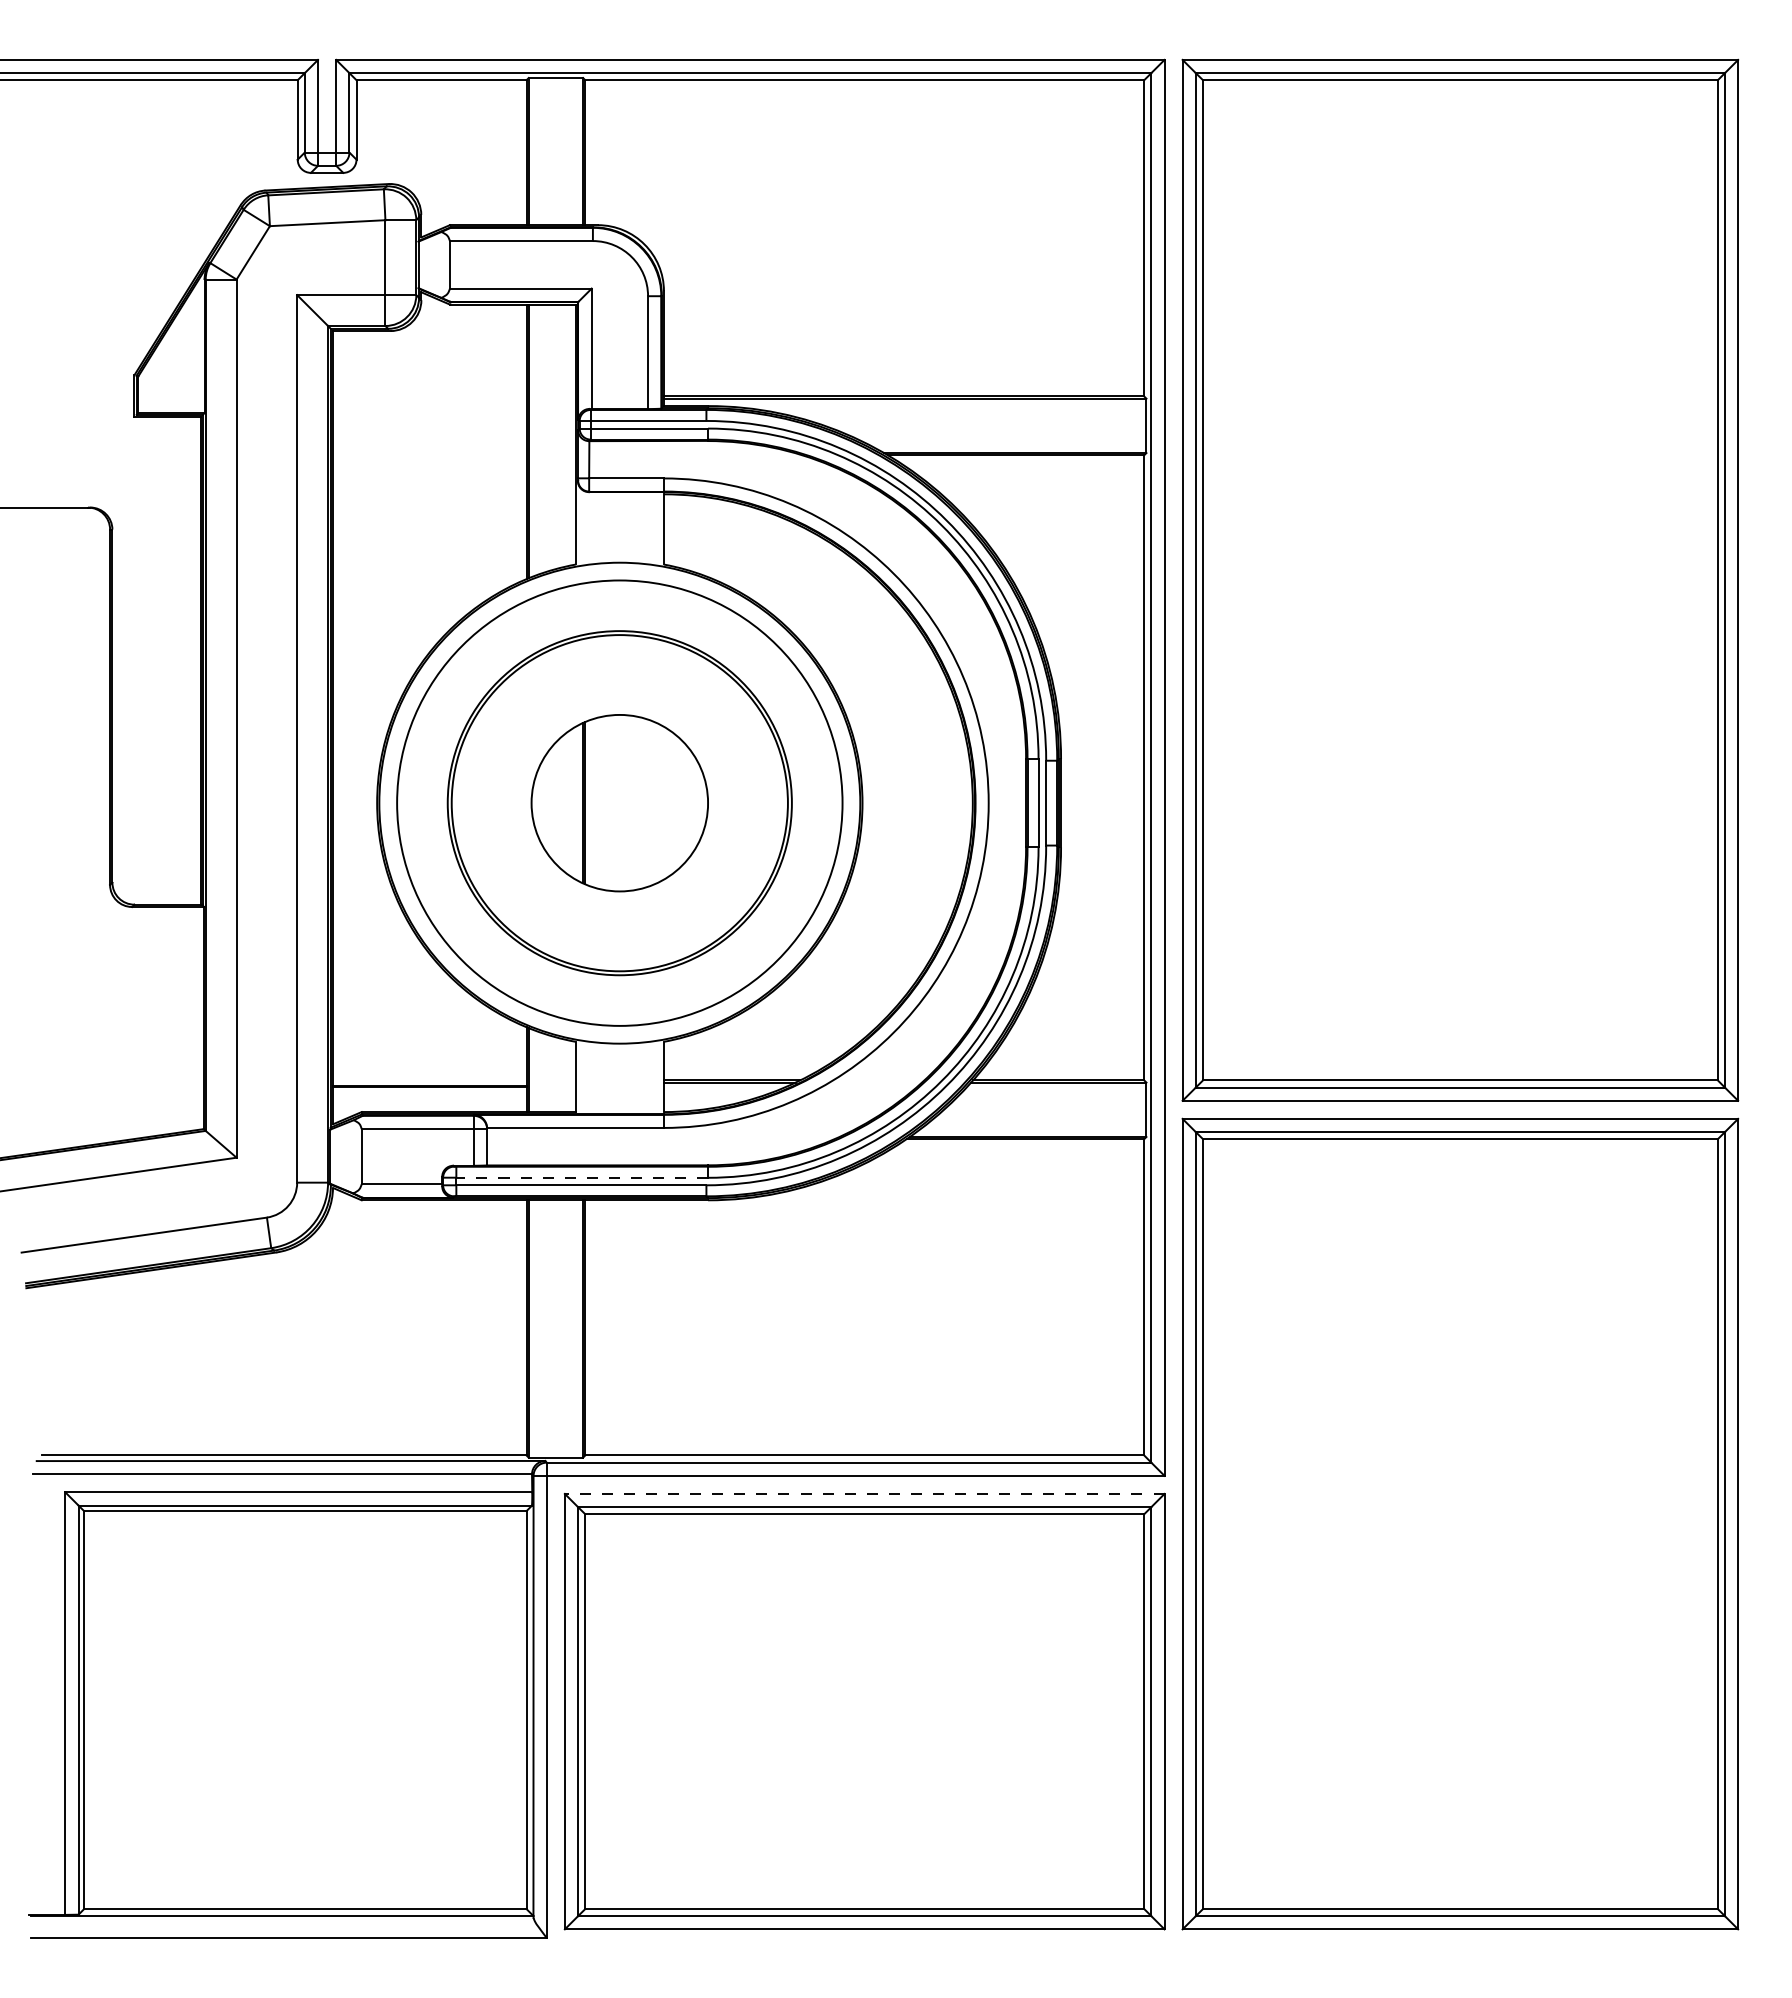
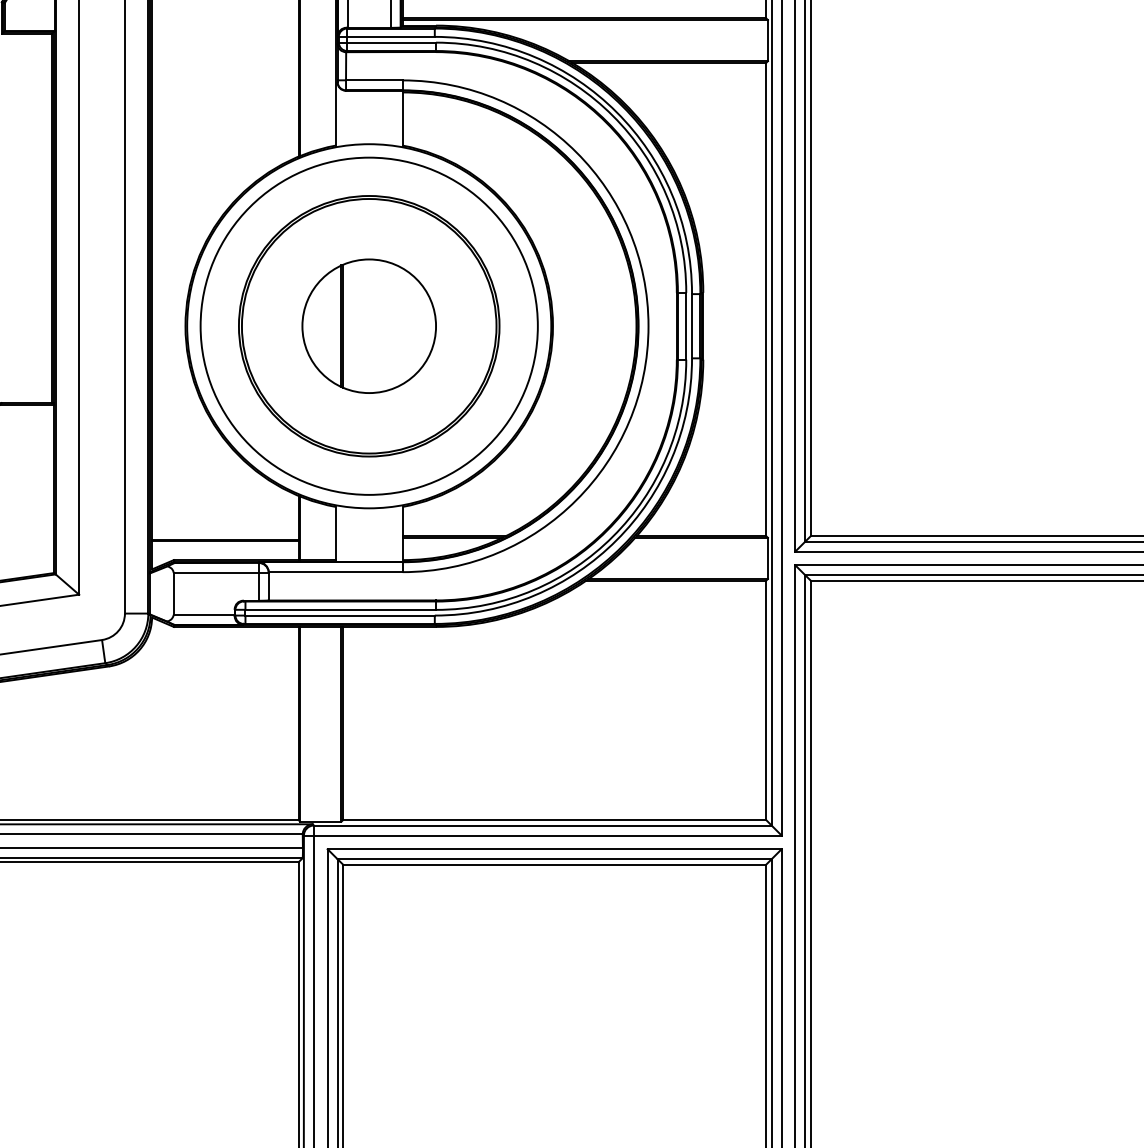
line: (582, 1177) -> (340, 609), dashed -> solid
line: (864, 1493) -> (554, 848), dashed -> solid

